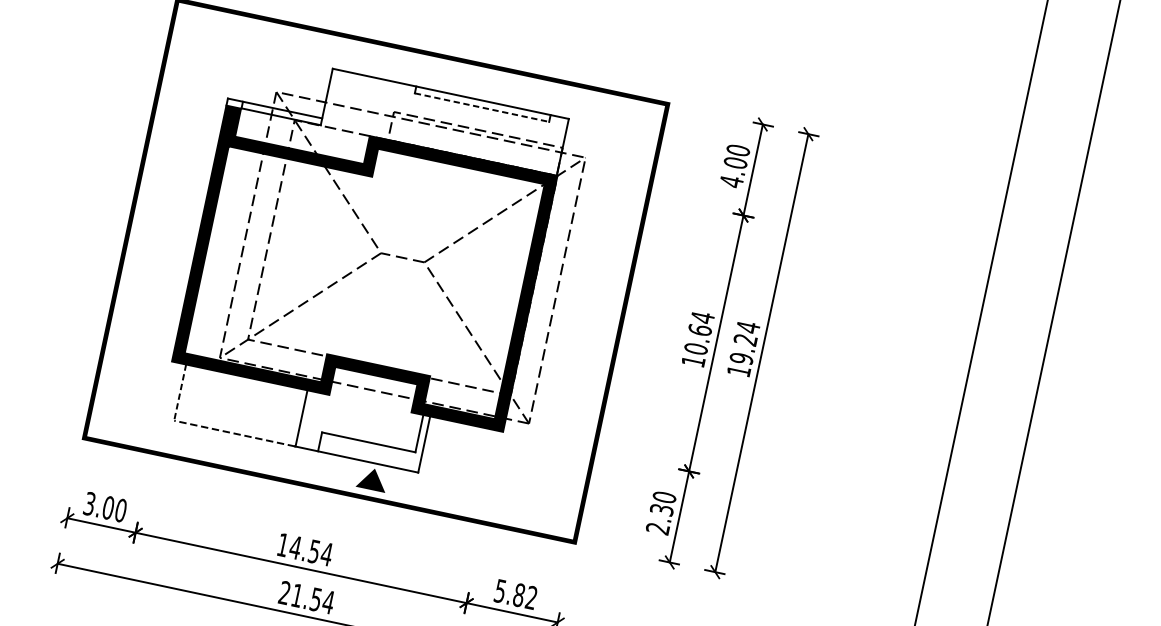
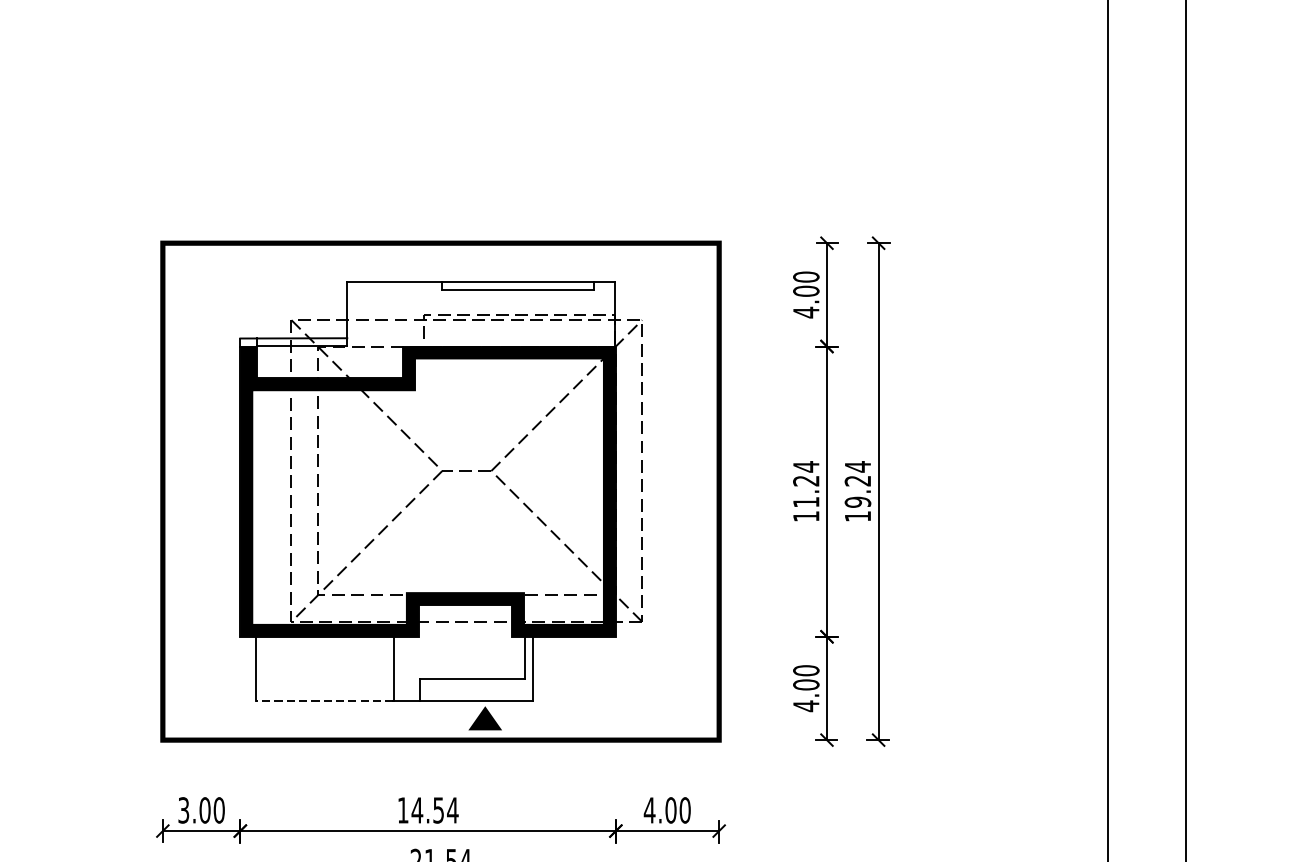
line: (482, 107) -> (518, 289), dashed -> solid
text: (698, 339) -> (806, 491), 10.64 -> 11.24
line: (180, 392) -> (256, 668), dashed -> solid
text: (660, 519) -> (806, 695), 2.30 -> 4.00
text: (515, 594) -> (666, 810), 5.82 -> 4.00

